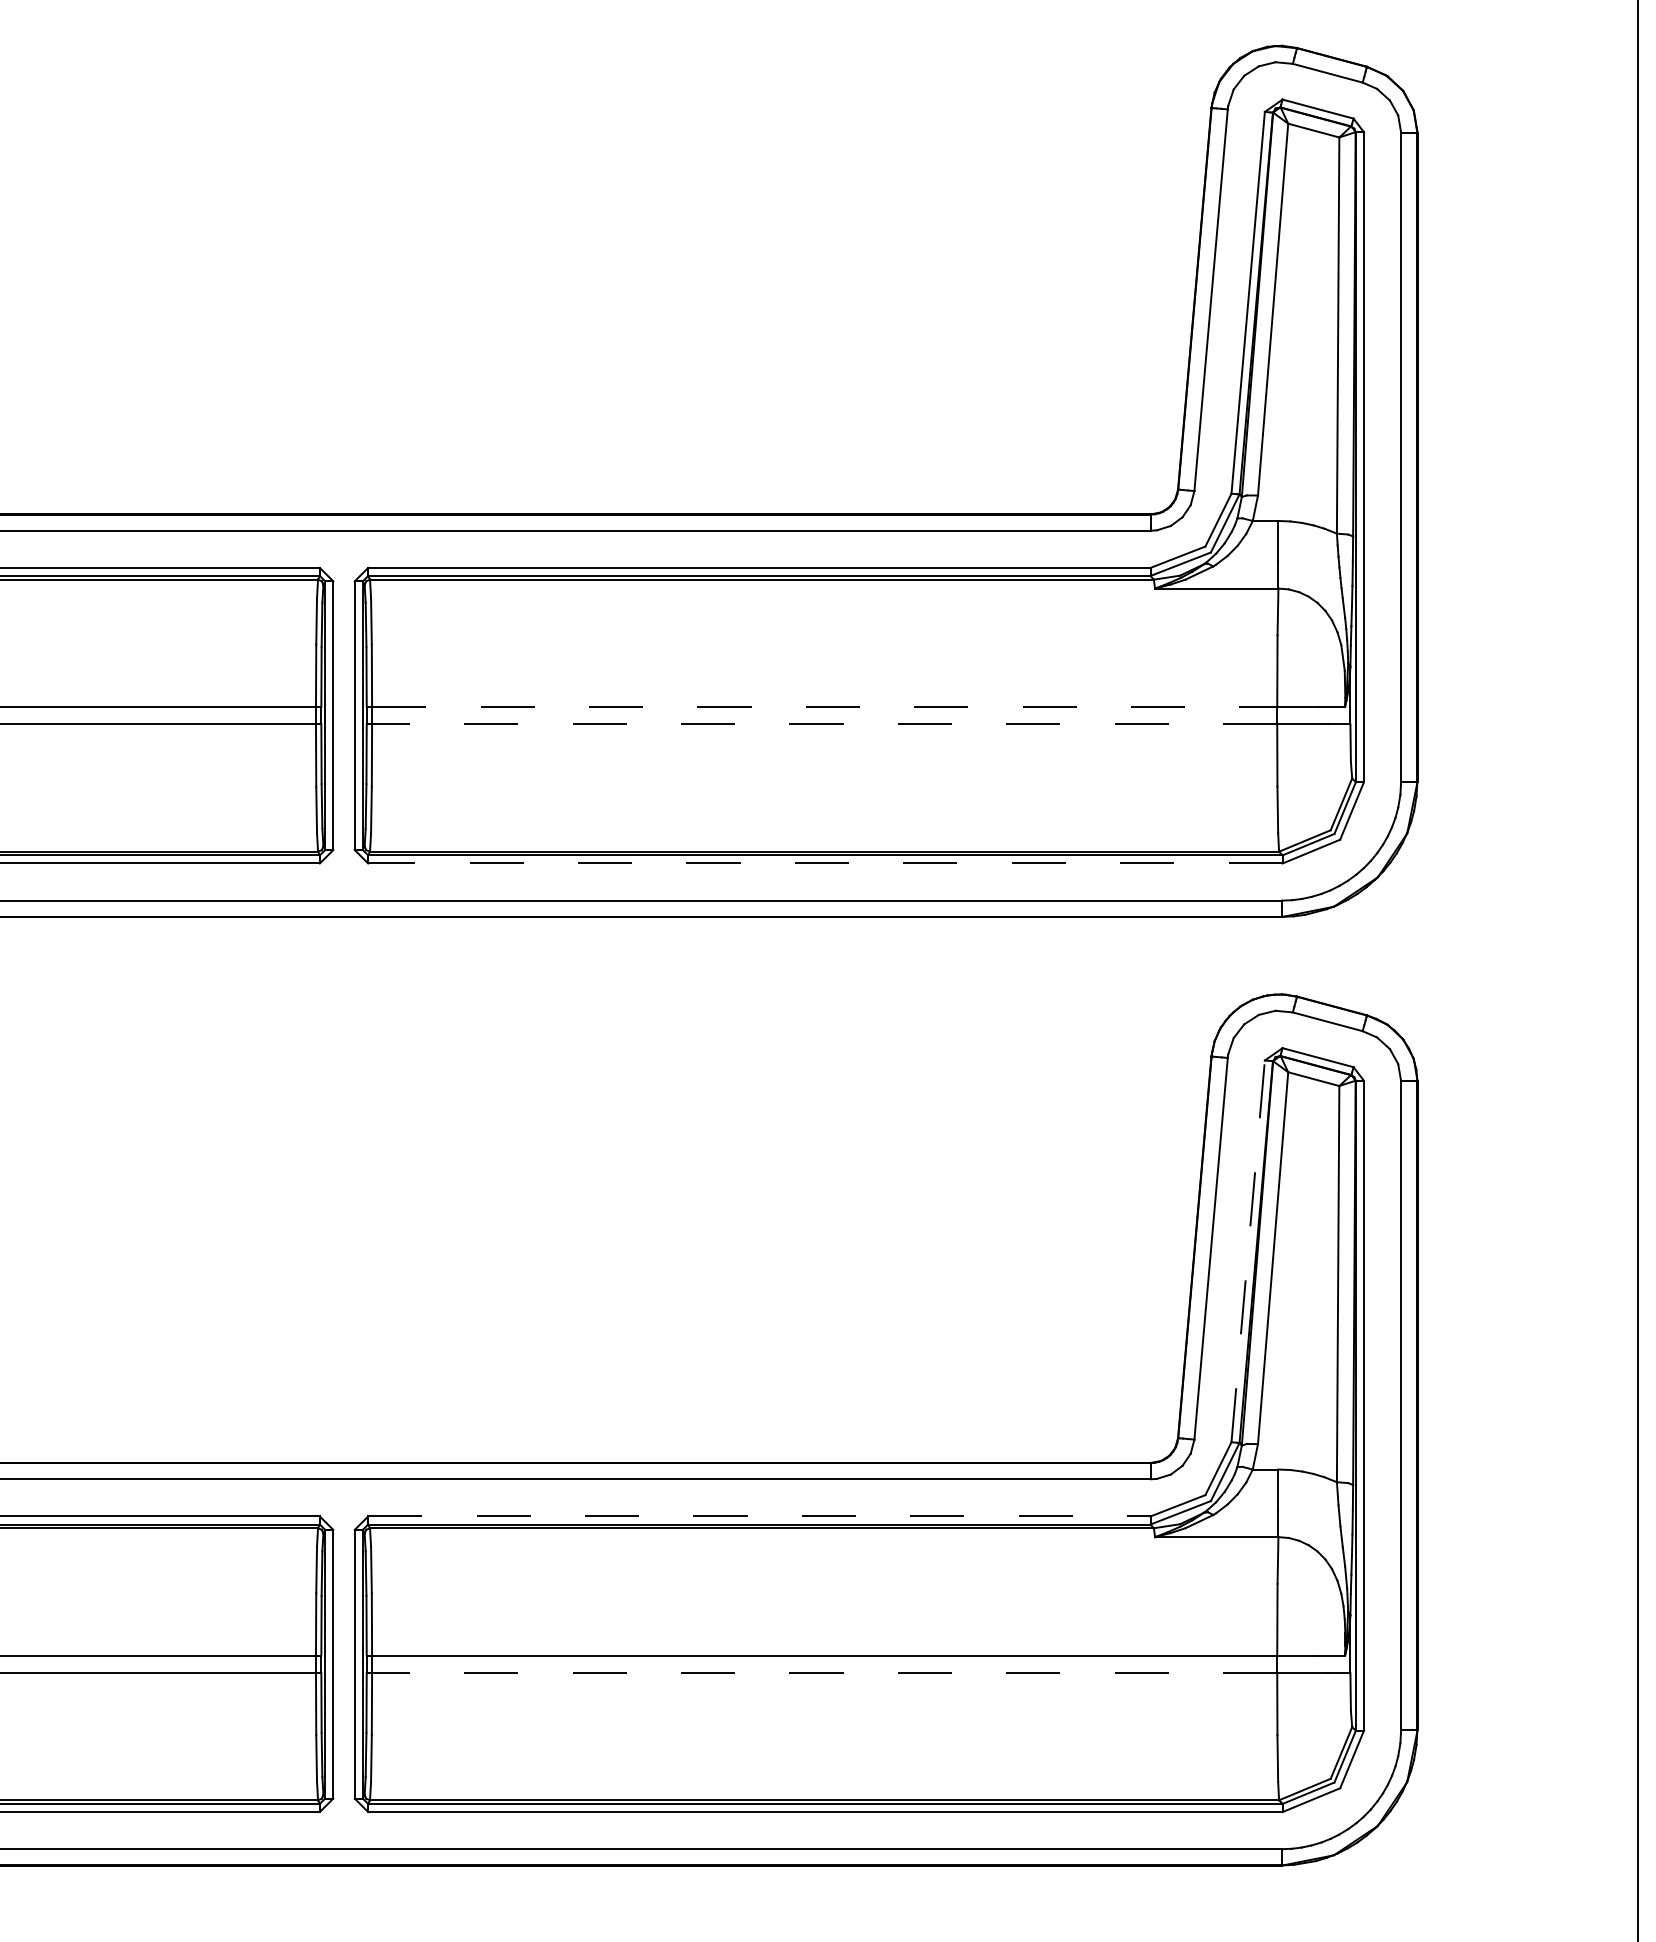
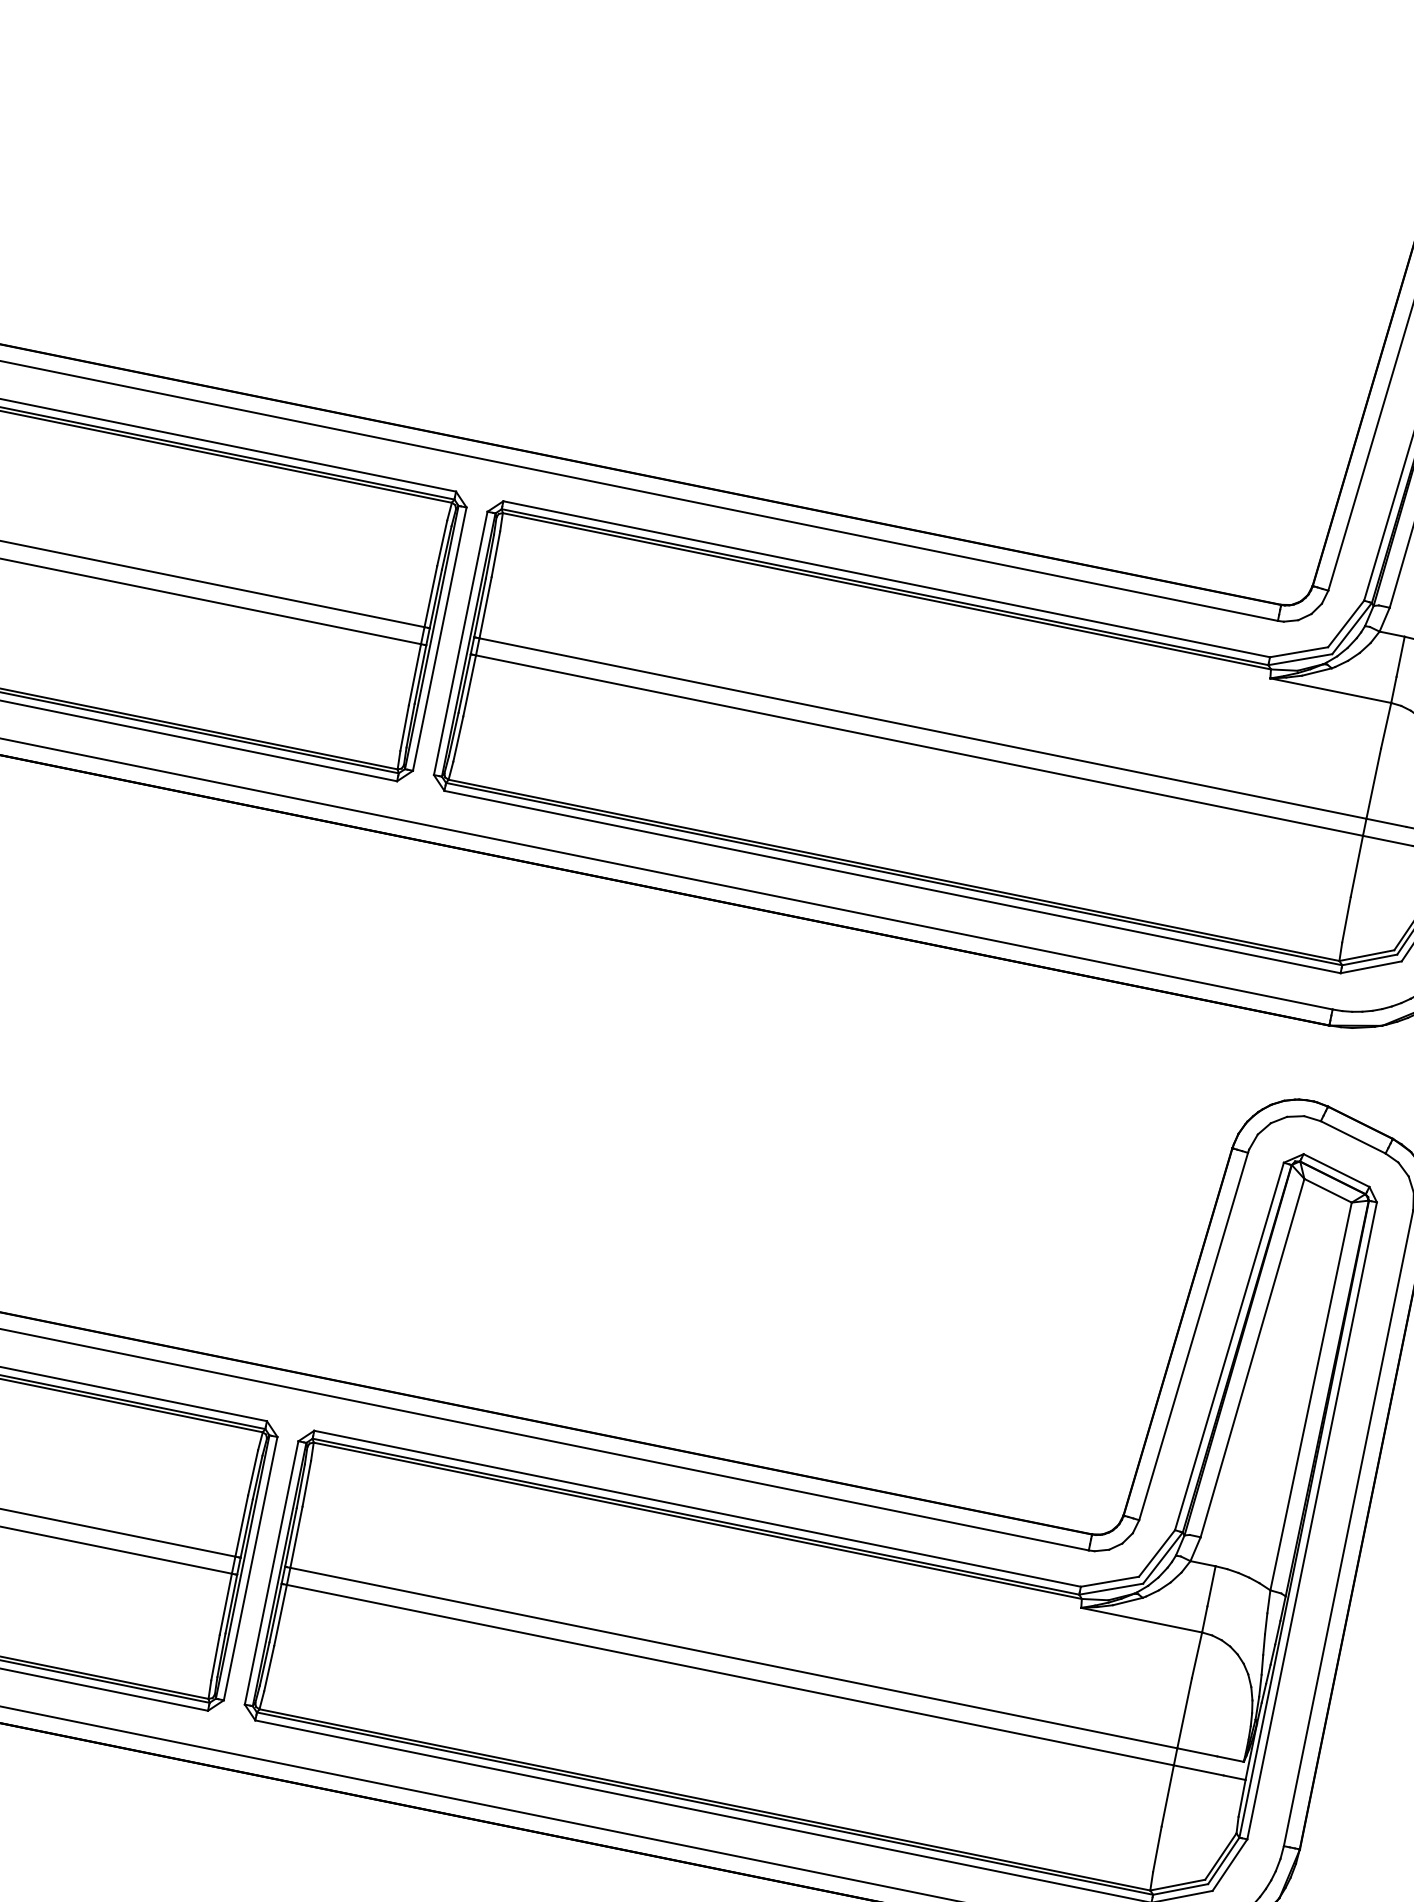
line: (824, 707) -> (922, 729), dashed -> solid
line: (824, 724) -> (919, 745), dashed -> solid
line: (824, 863) -> (891, 881), dashed -> solid
line: (1248, 1251) -> (1229, 1346), dashed -> solid
line: (759, 1516) -> (697, 1508), dashed -> solid
line: (824, 1672) -> (730, 1674), dashed -> solid

